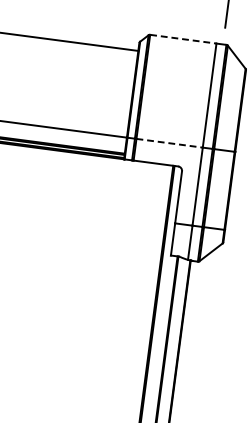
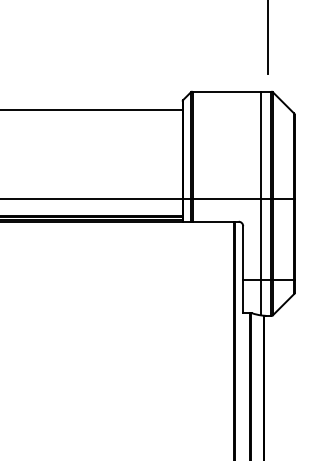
line: (184, 39) -> (227, 91), dashed -> solid
line: (170, 143) -> (227, 199), dashed -> solid

